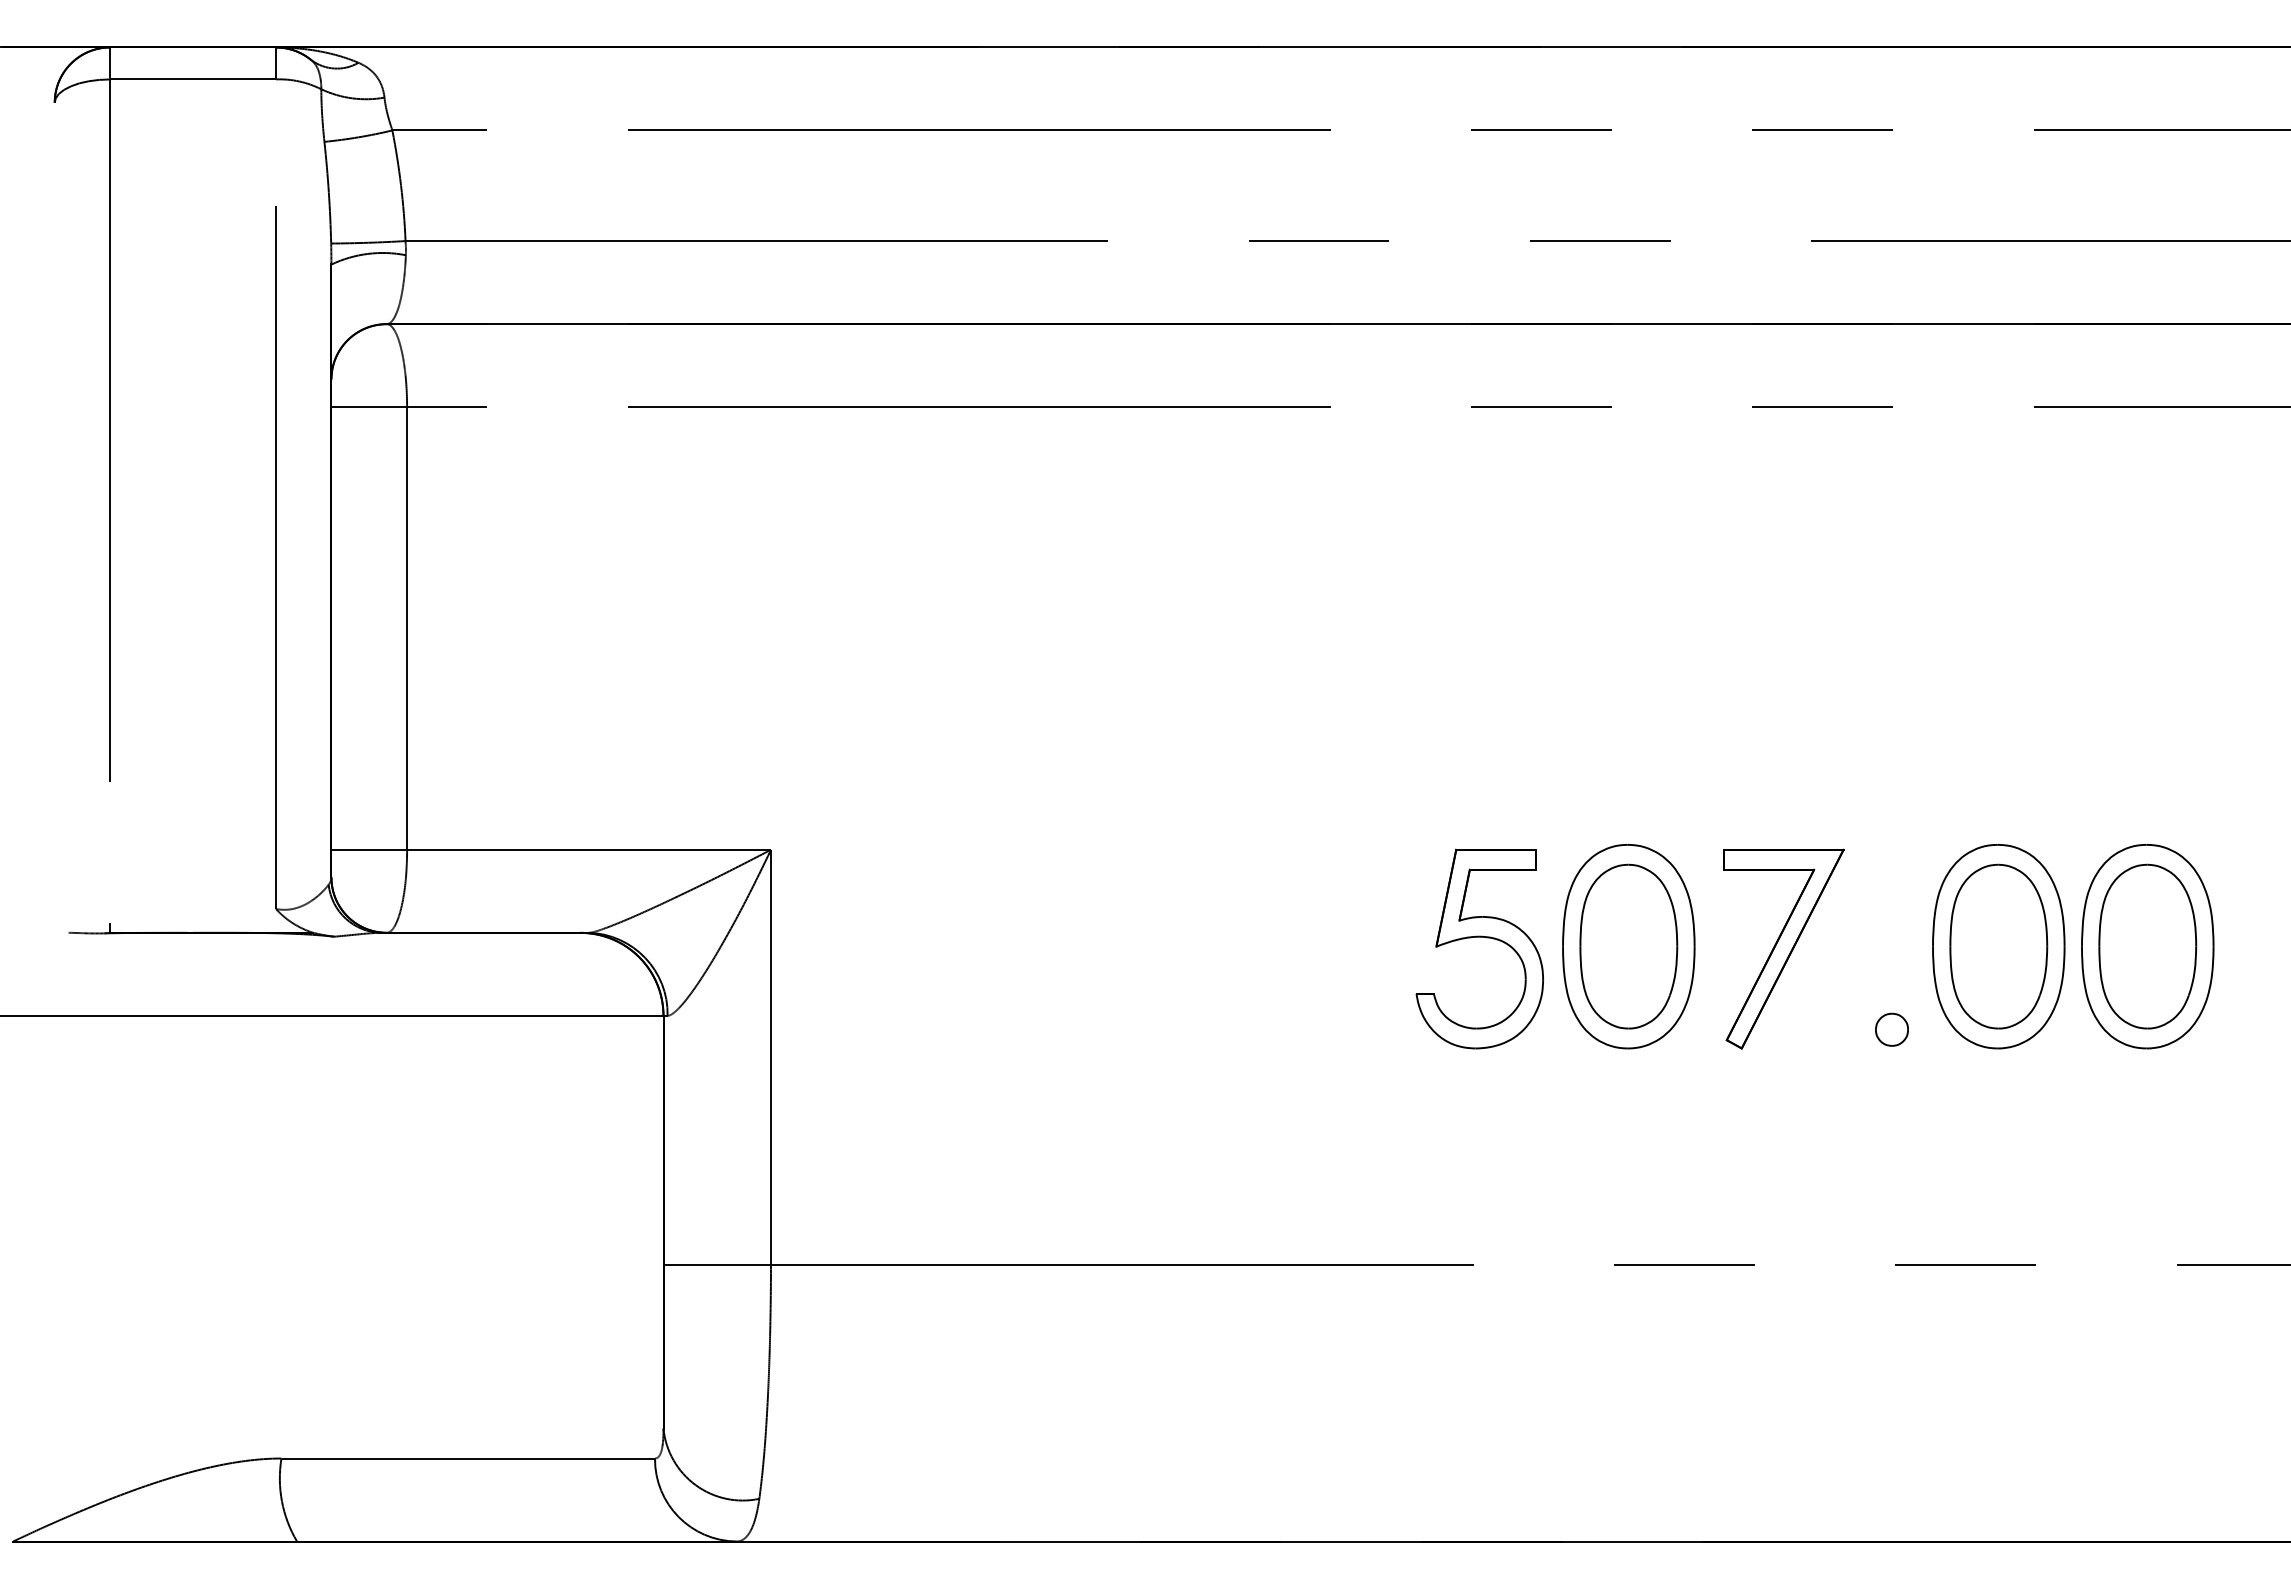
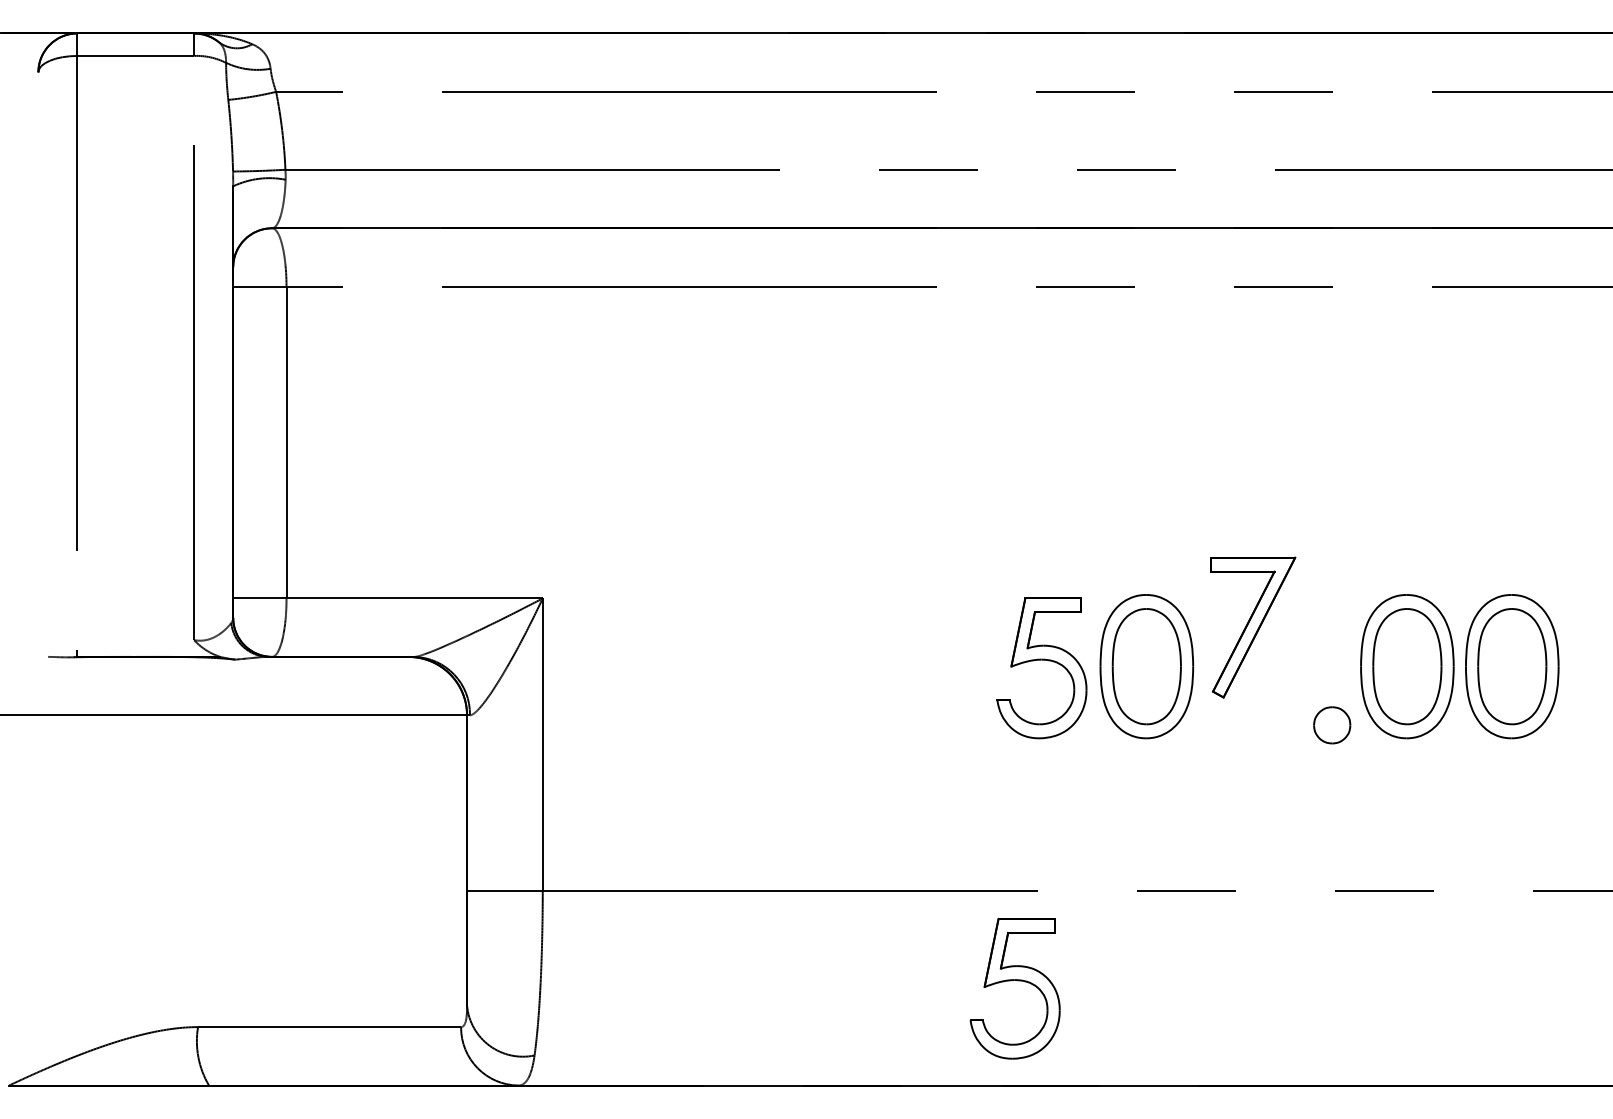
part: (1783, 948) -> (1252, 627), moved
part: (1891, 1029) -> (1331, 724), size x1.6
part: (1441, 1392) -> (1014, 980), added

